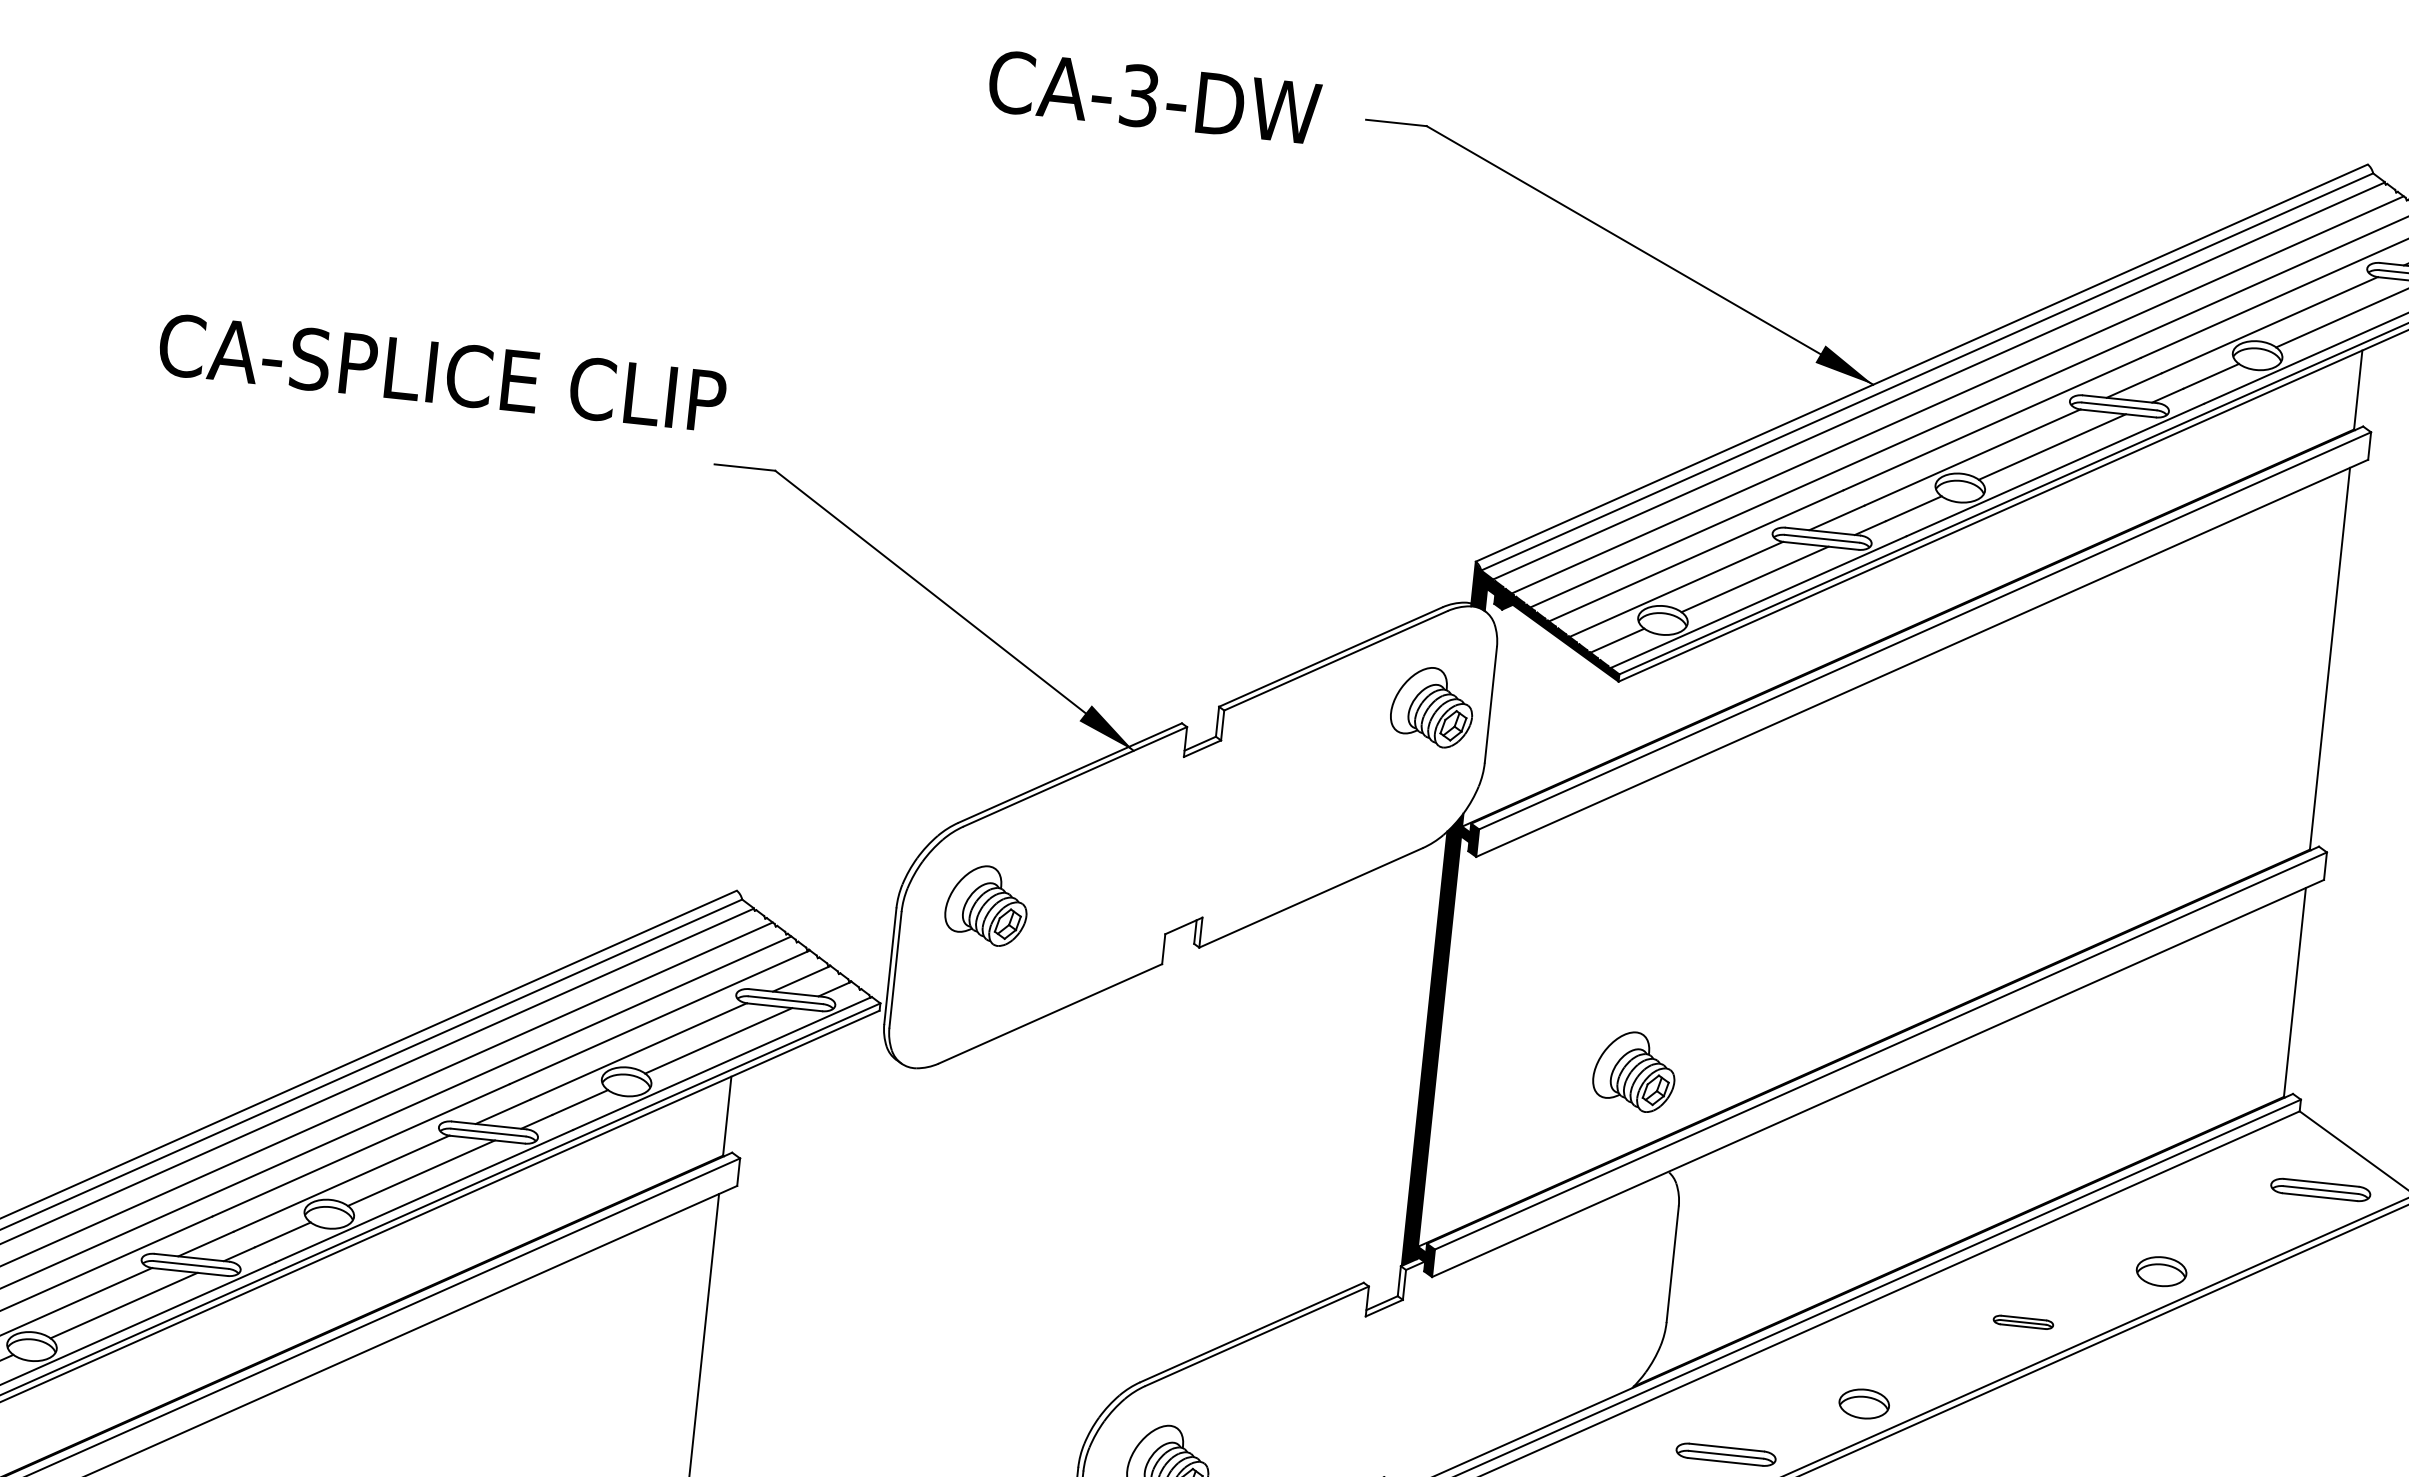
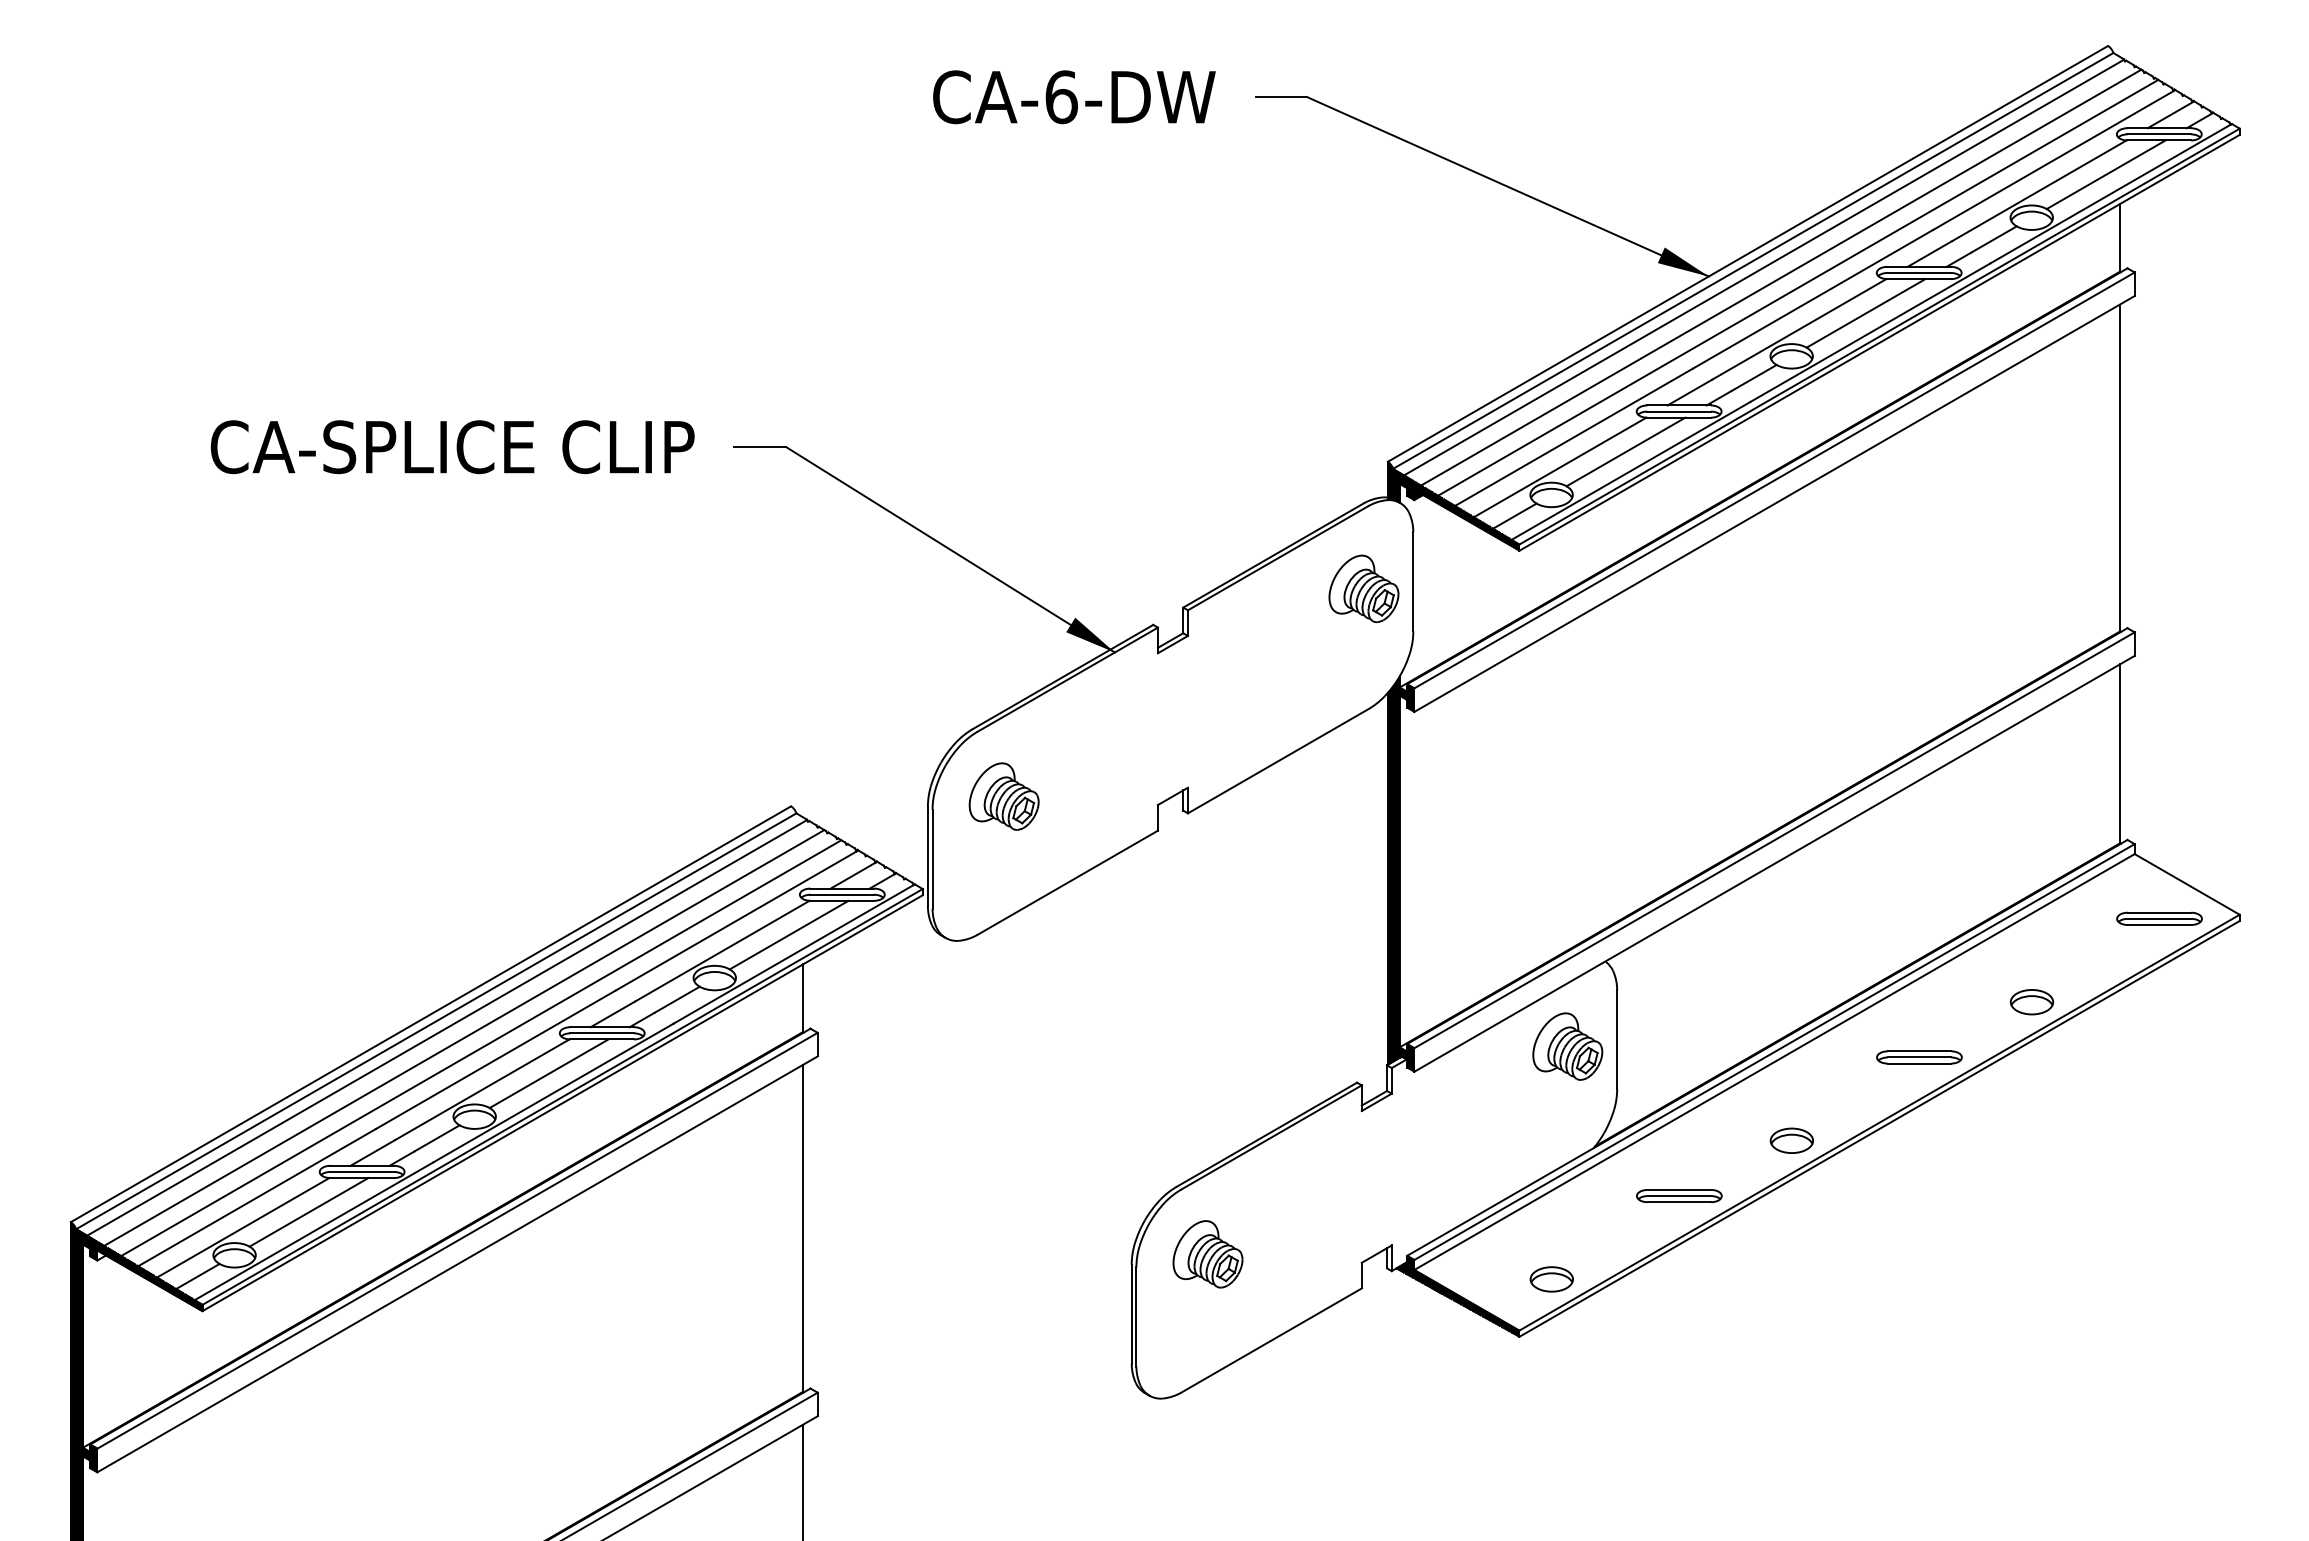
text: (1139, 96) -> (1061, 97), CA-3-DW -> CA-6-DW
text: (442, 373) -> (452, 447), moved
part: (1634, 1071) -> (1567, 1046), moved
part: (2023, 1322) -> (1919, 1057), size x1.67

